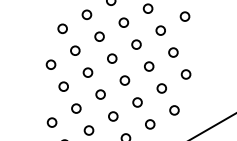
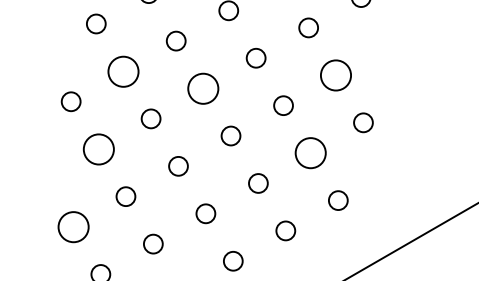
circle: (75, 50) -> (124, 70), size x1.6
circle: (173, 52) -> (336, 75), size x1.6
circle: (112, 58) -> (204, 88), size x1.6
circle: (63, 86) -> (98, 148), size x1.6
circle: (161, 88) -> (310, 153), size x1.6
circle: (51, 122) -> (72, 226), size x1.6

